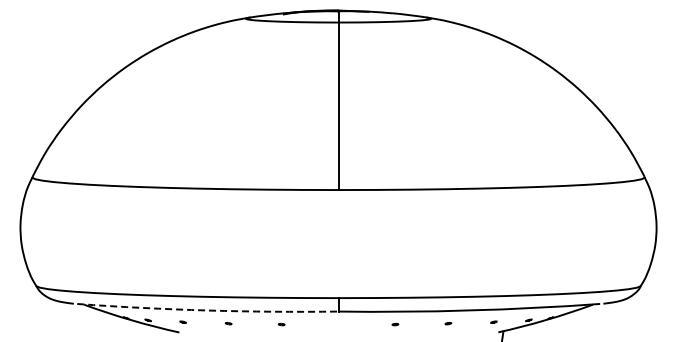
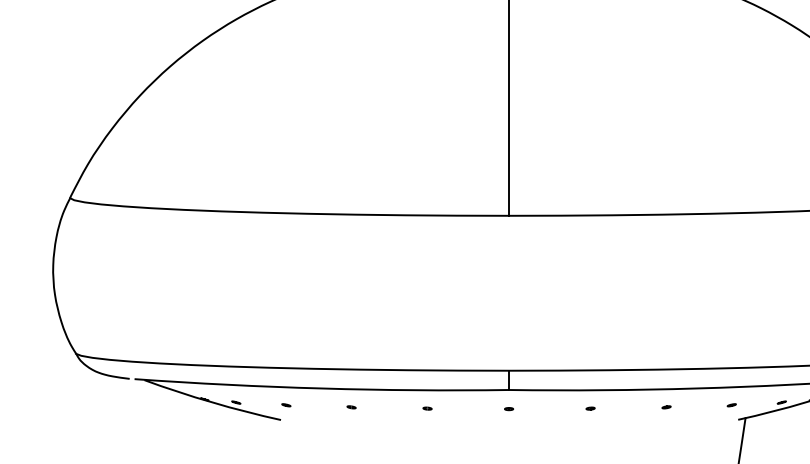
arc: (207, 310) -> (321, 388), dashed -> solid
part: (338, 324) -> (509, 408), added

